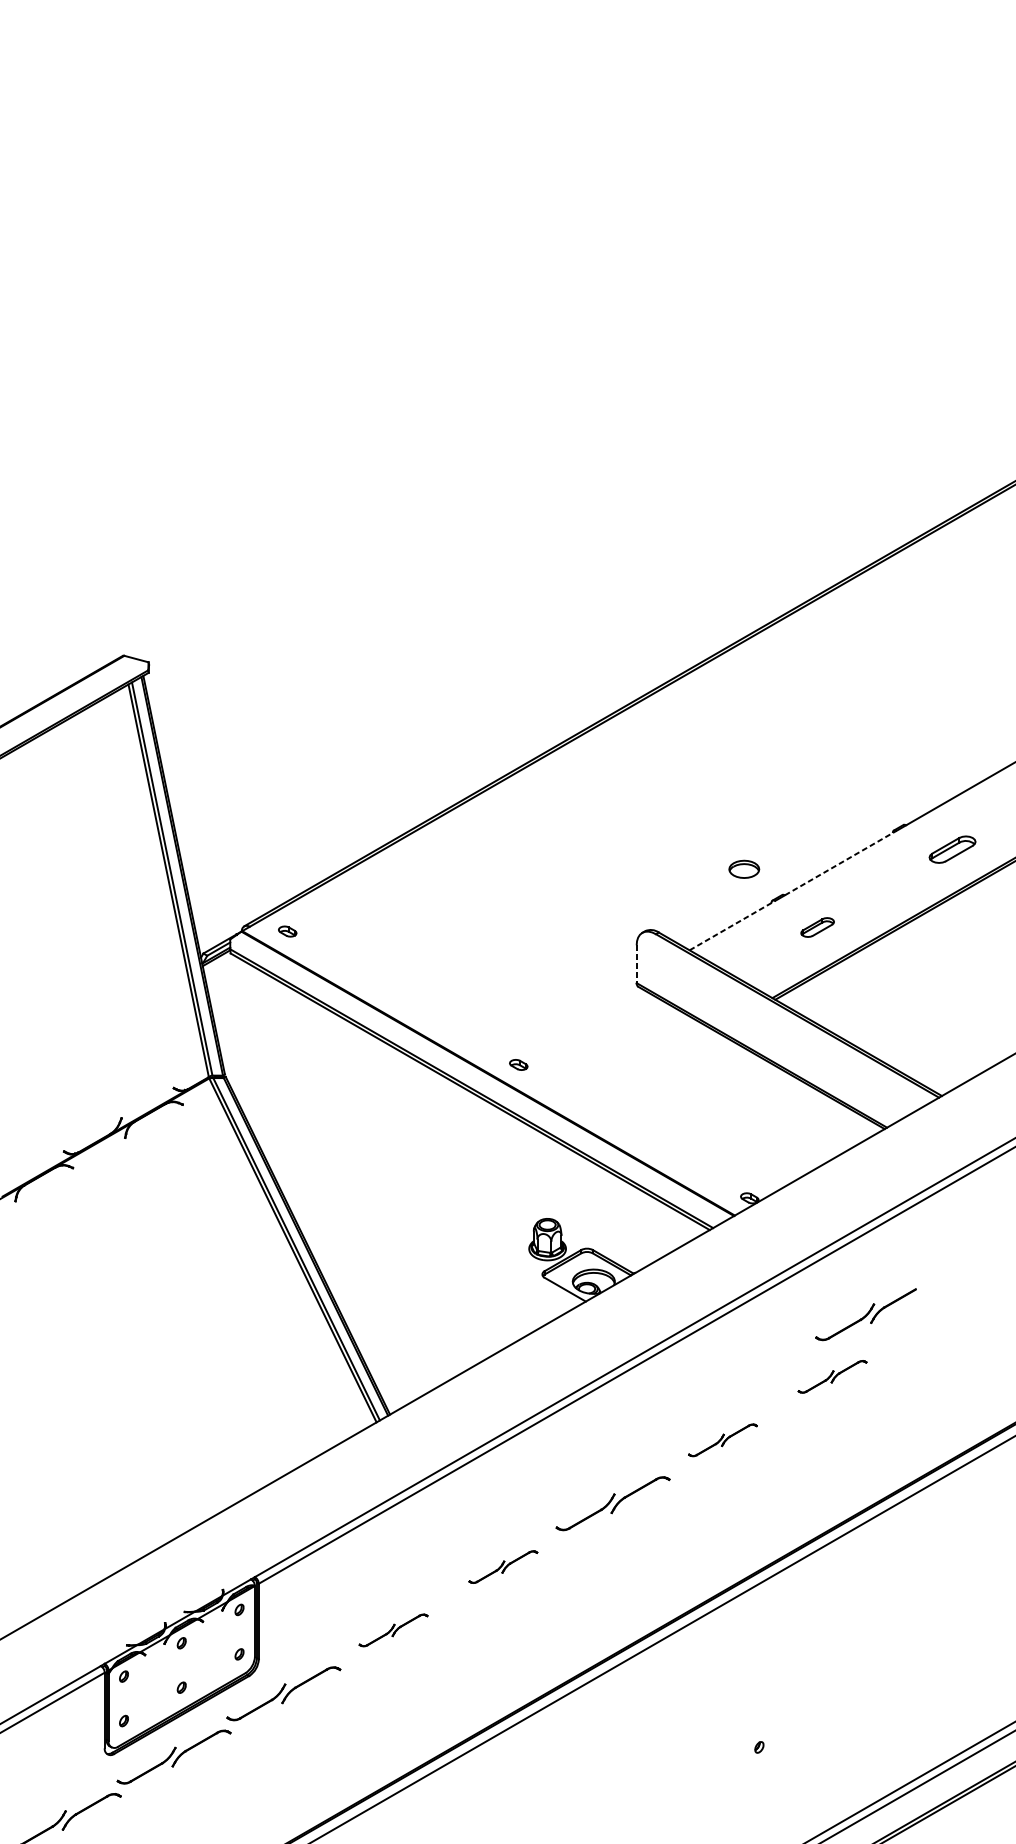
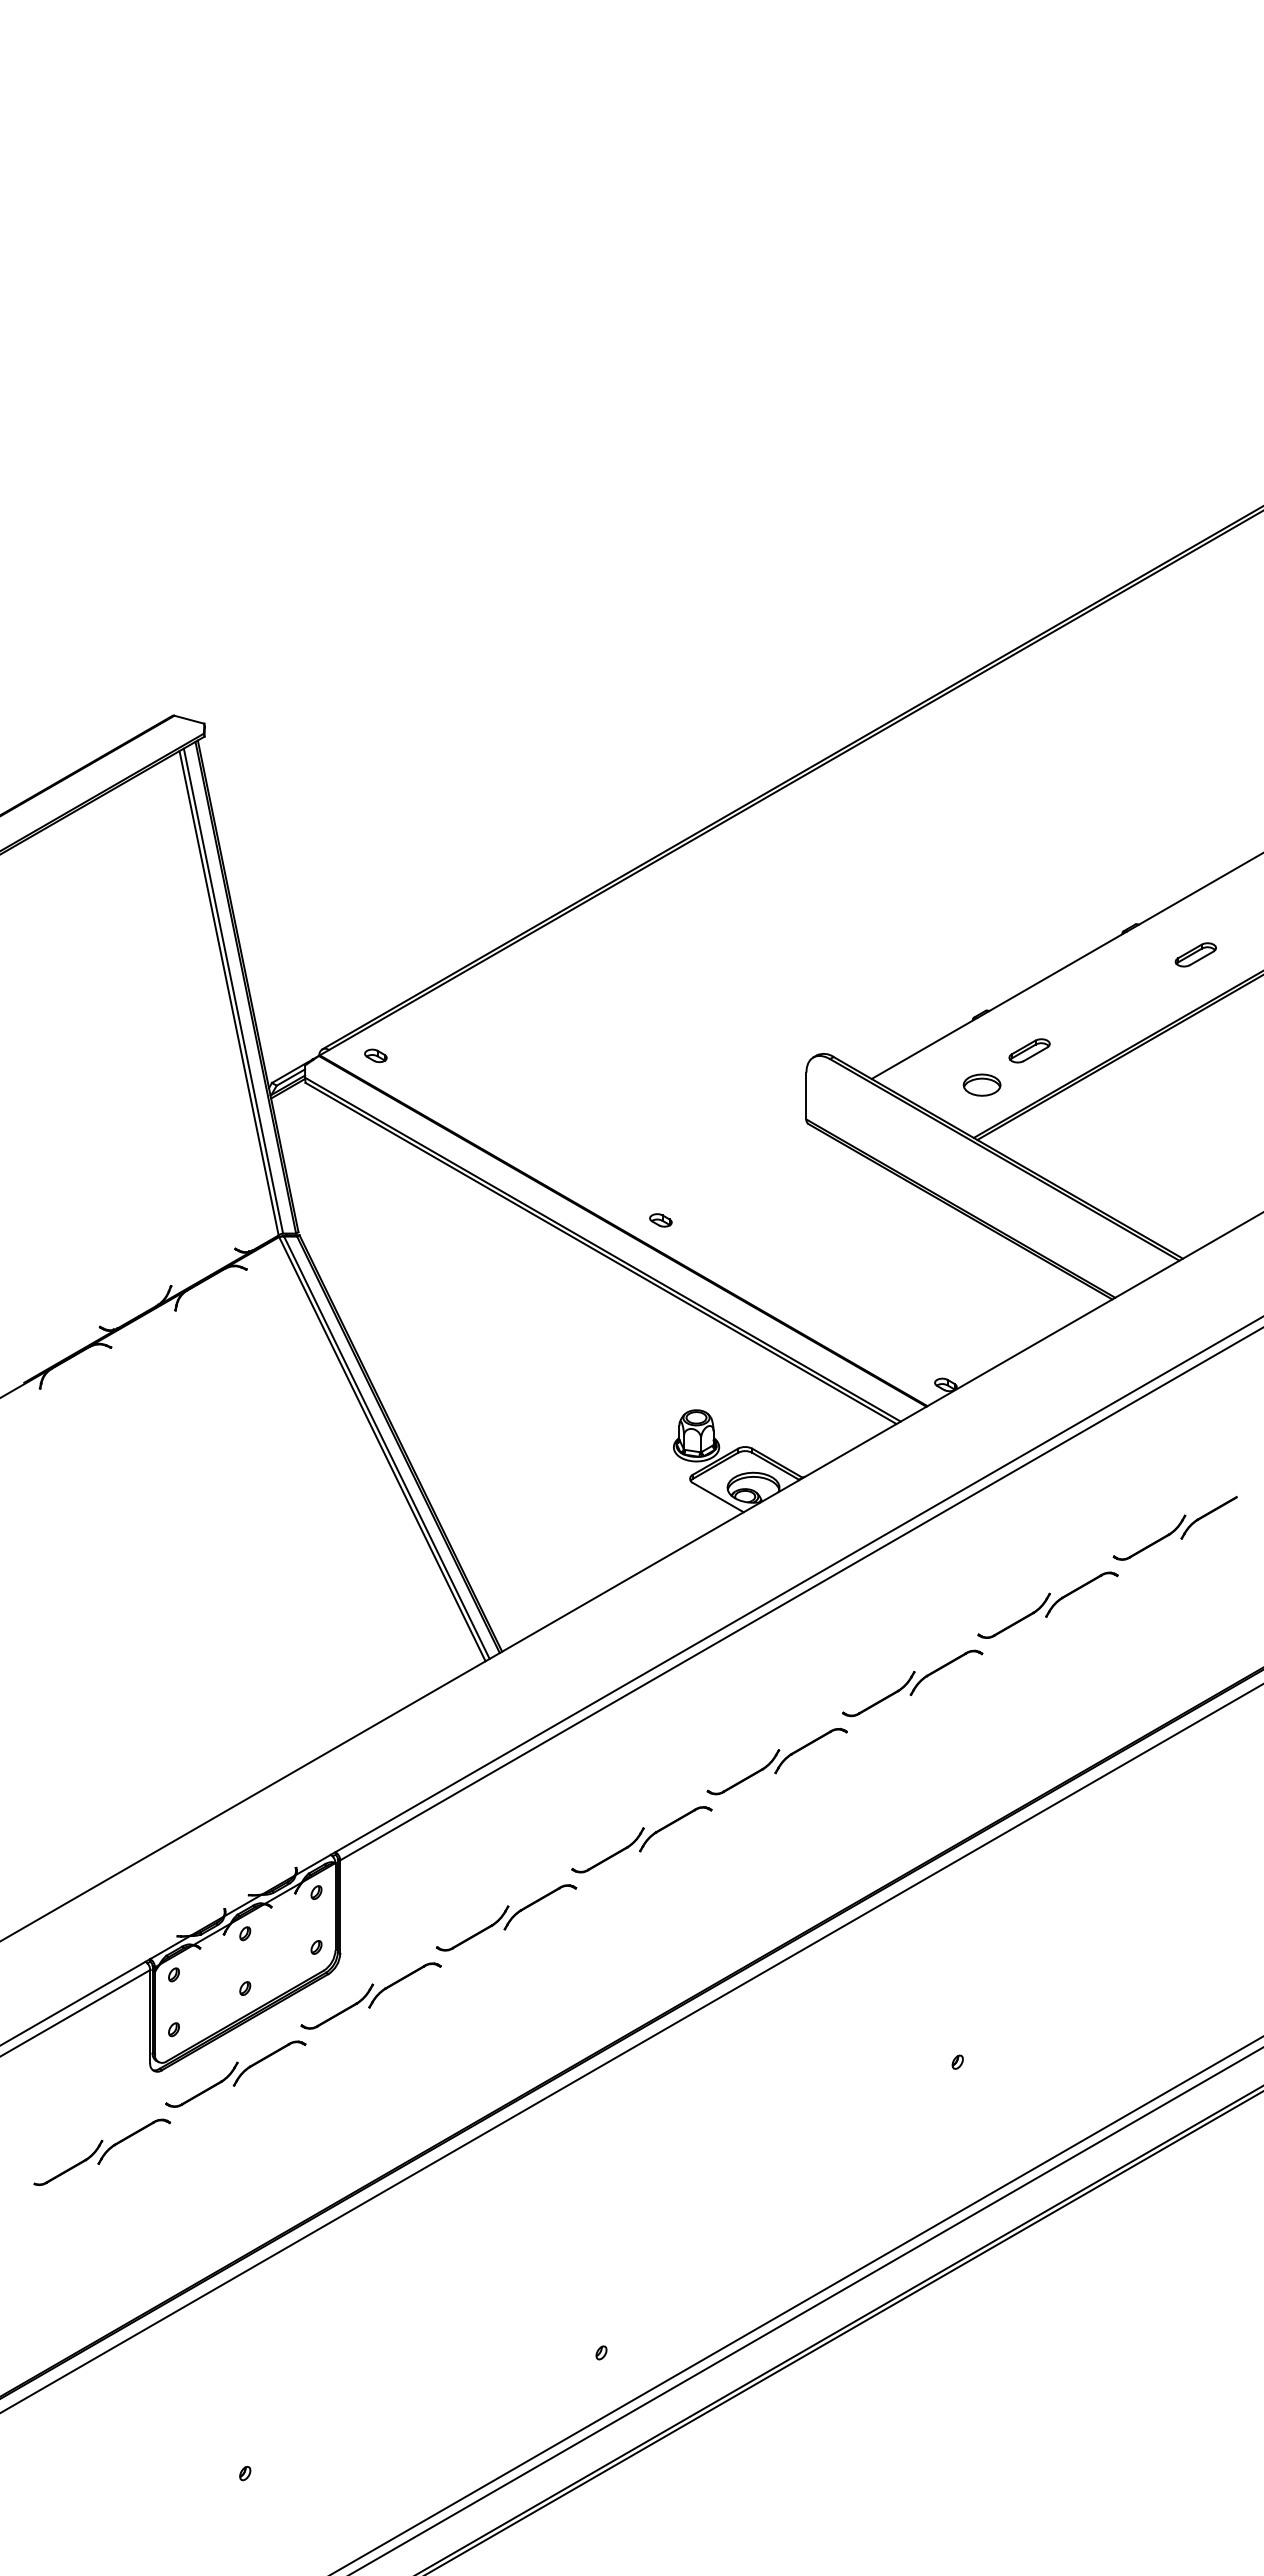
part: (952, 849) -> (1195, 954), size x0.71
line: (841, 863) -> (1058, 971), dashed -> solid
part: (743, 868) -> (981, 1084), moved
line: (732, 925) -> (924, 1048), dashed -> solid
line: (636, 964) -> (806, 1096), dashed -> solid
part: (865, 1314) -> (1174, 1528), moved
part: (832, 1376) -> (1047, 1604), size x1.67
part: (722, 1440) -> (912, 1683), size x1.67
part: (503, 1566) -> (641, 1839), size x1.67
part: (393, 1630) -> (506, 1917), size x1.67

